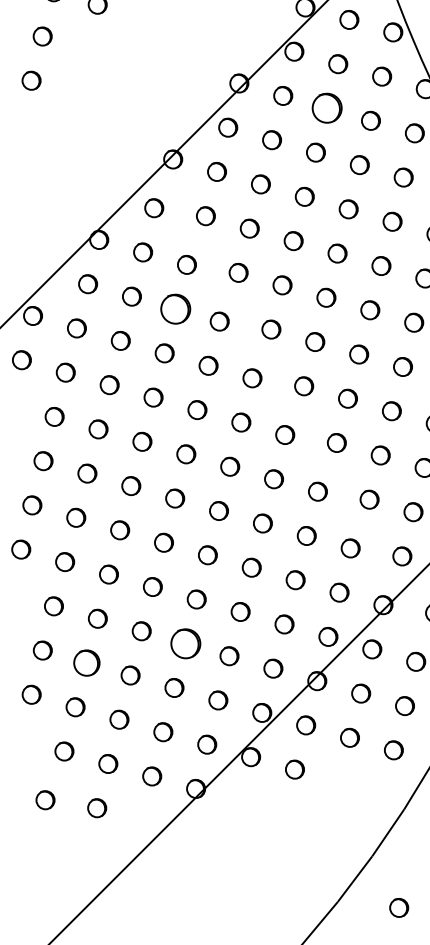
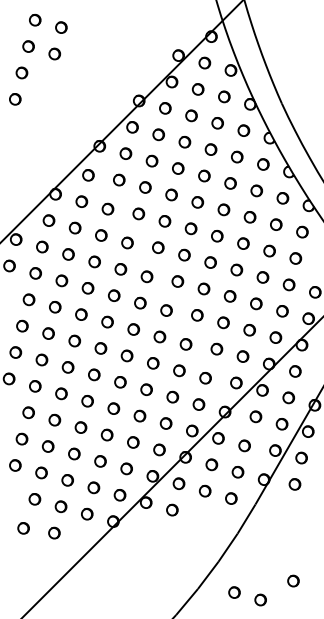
part: (327, 107) -> (191, 115), size x0.62
circle: (176, 309) -> (101, 235), size x0.62
part: (184, 642) -> (106, 434), size x0.62
part: (85, 662) -> (47, 446), size x0.71

